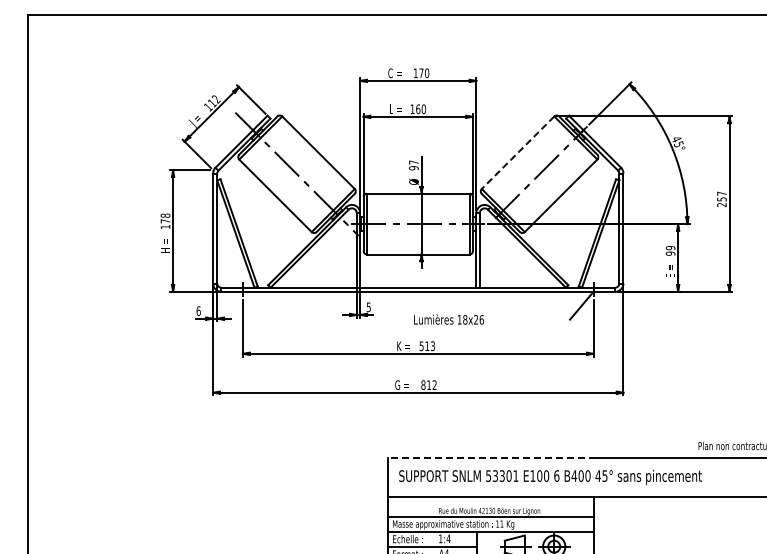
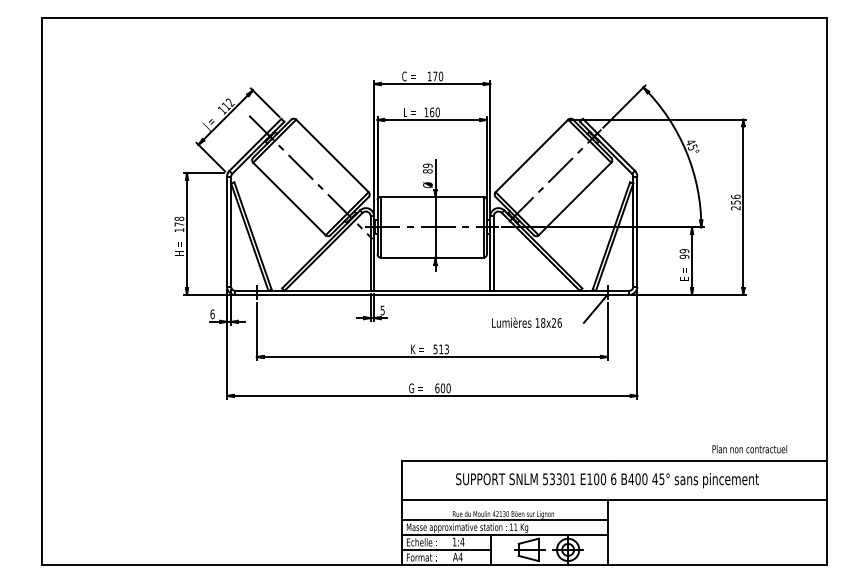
line: (517, 153) -> (531, 156), dashed -> solid
text: (413, 165) -> (427, 168), 97 -> 89
text: (721, 193) -> (735, 196), 257 -> 256
text: (448, 319) -> (526, 322), moved
text: (428, 385) -> (442, 388), 812 -> 600
line: (491, 458) -> (505, 461), dashed -> solid
text: (550, 477) -> (607, 480), moved

